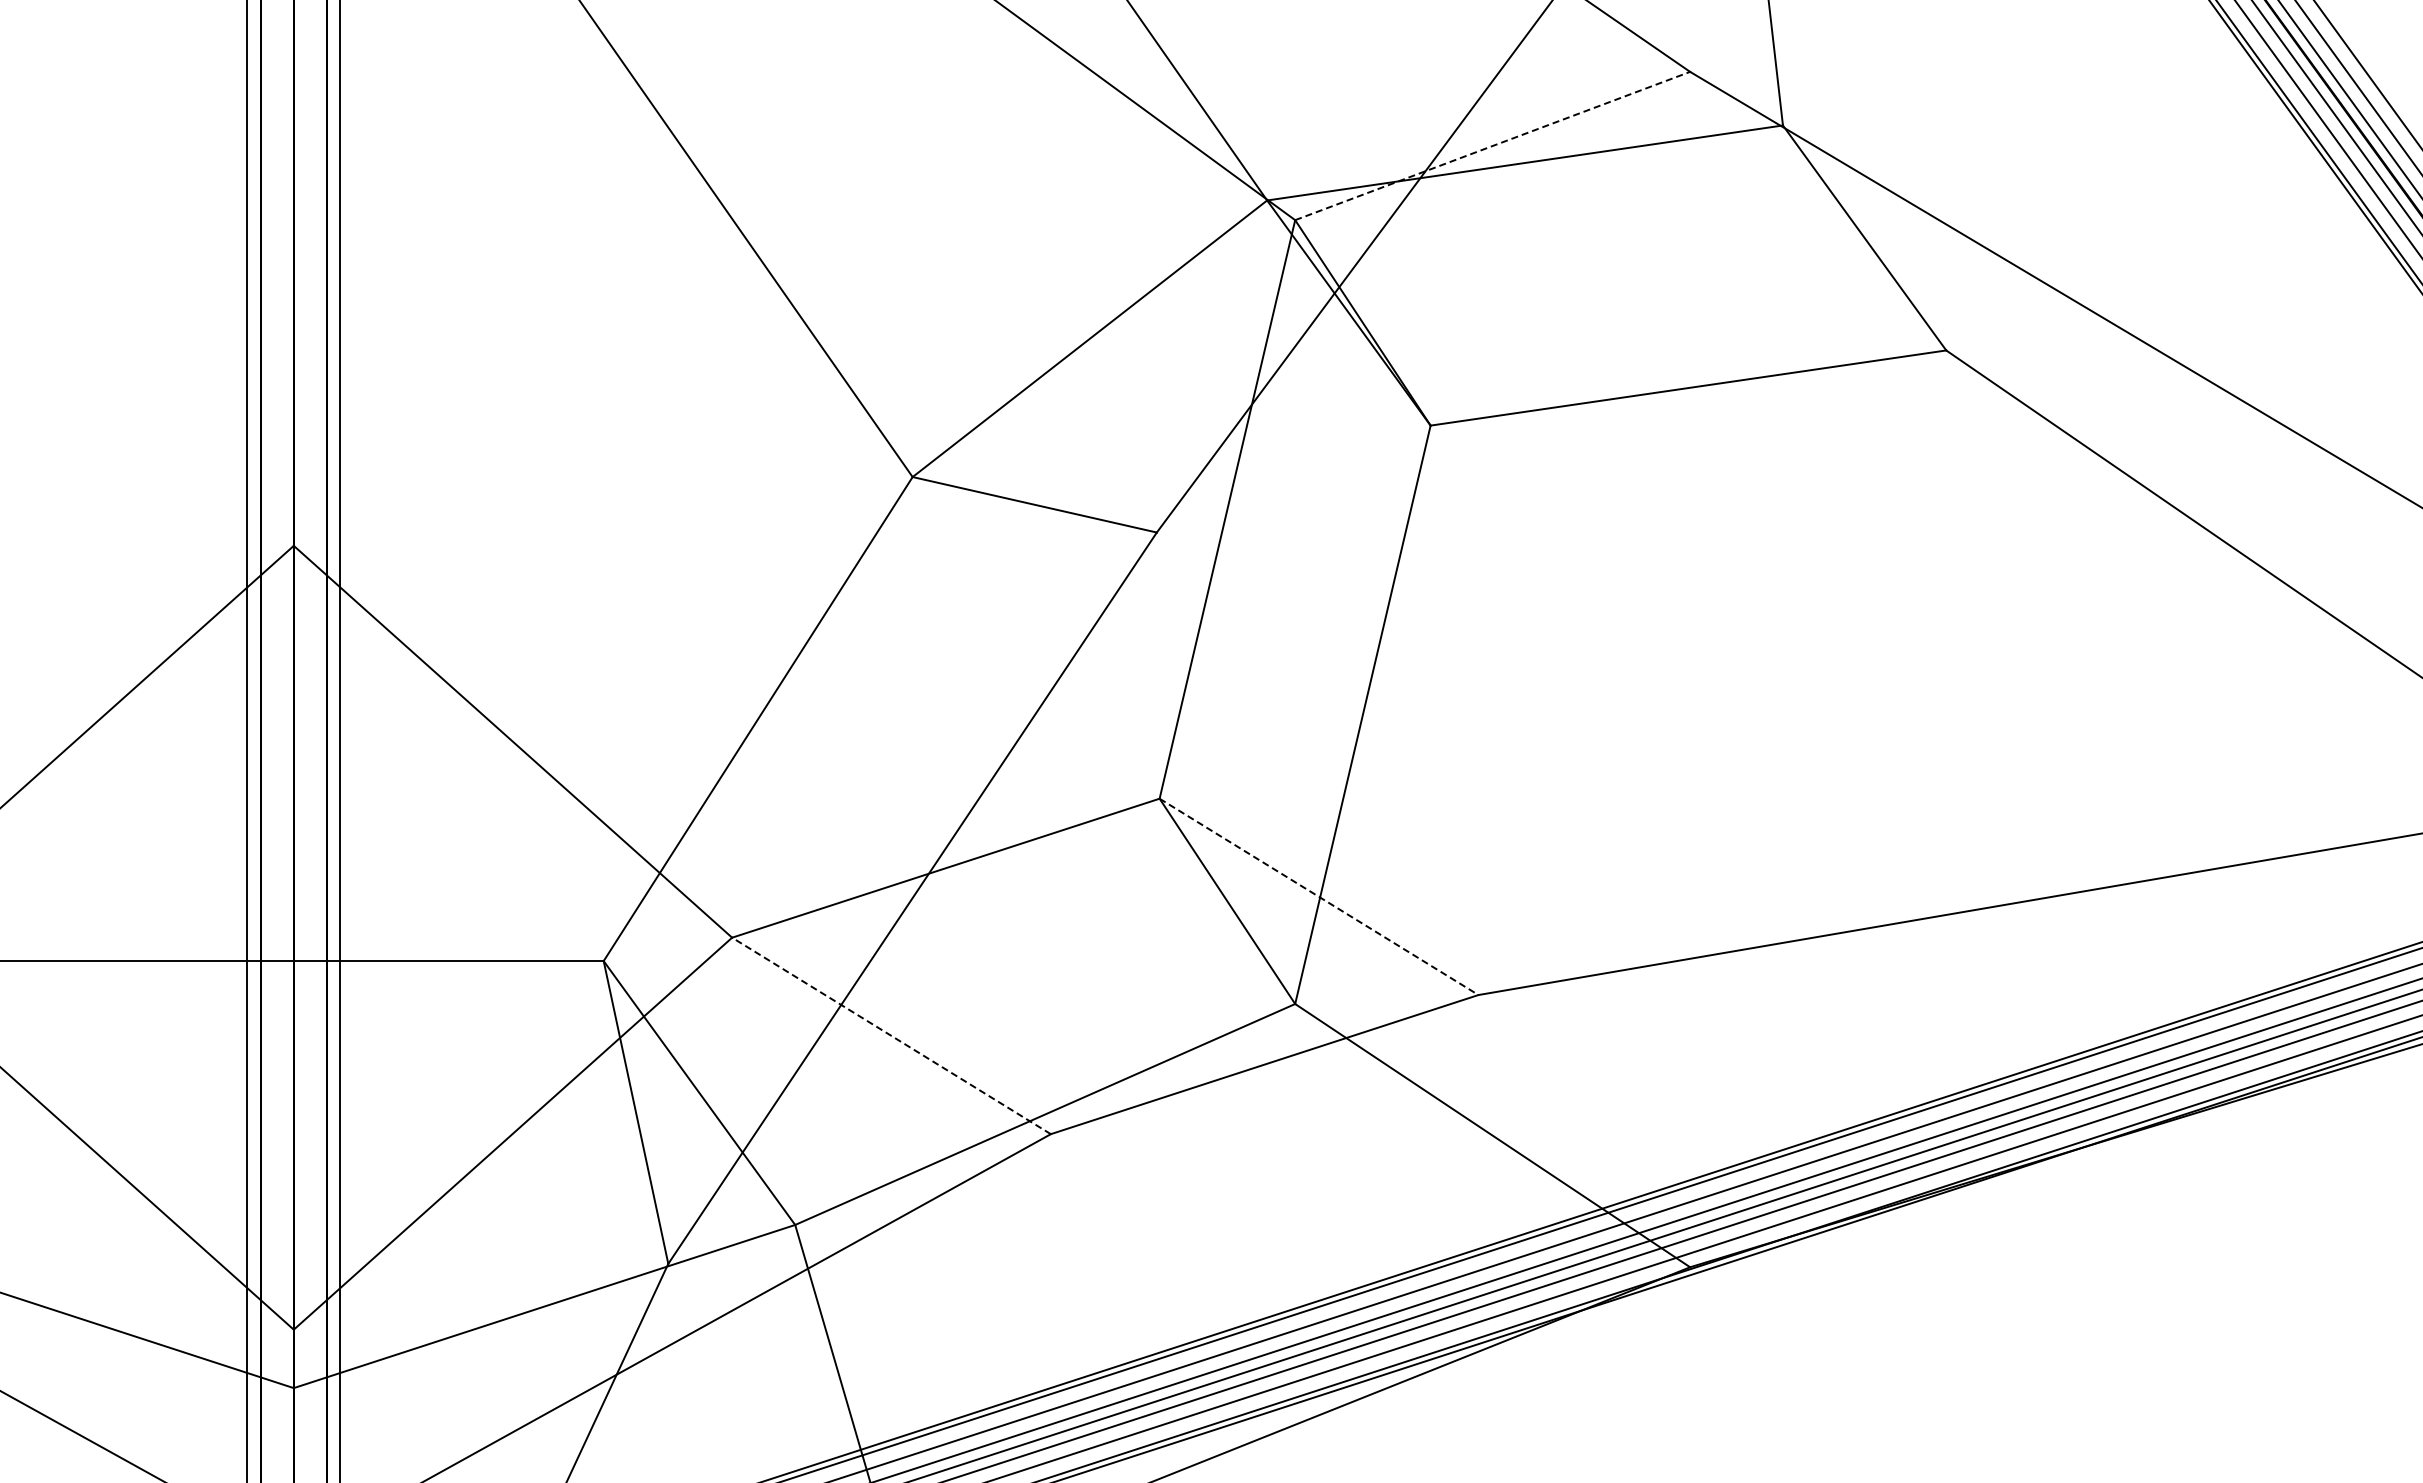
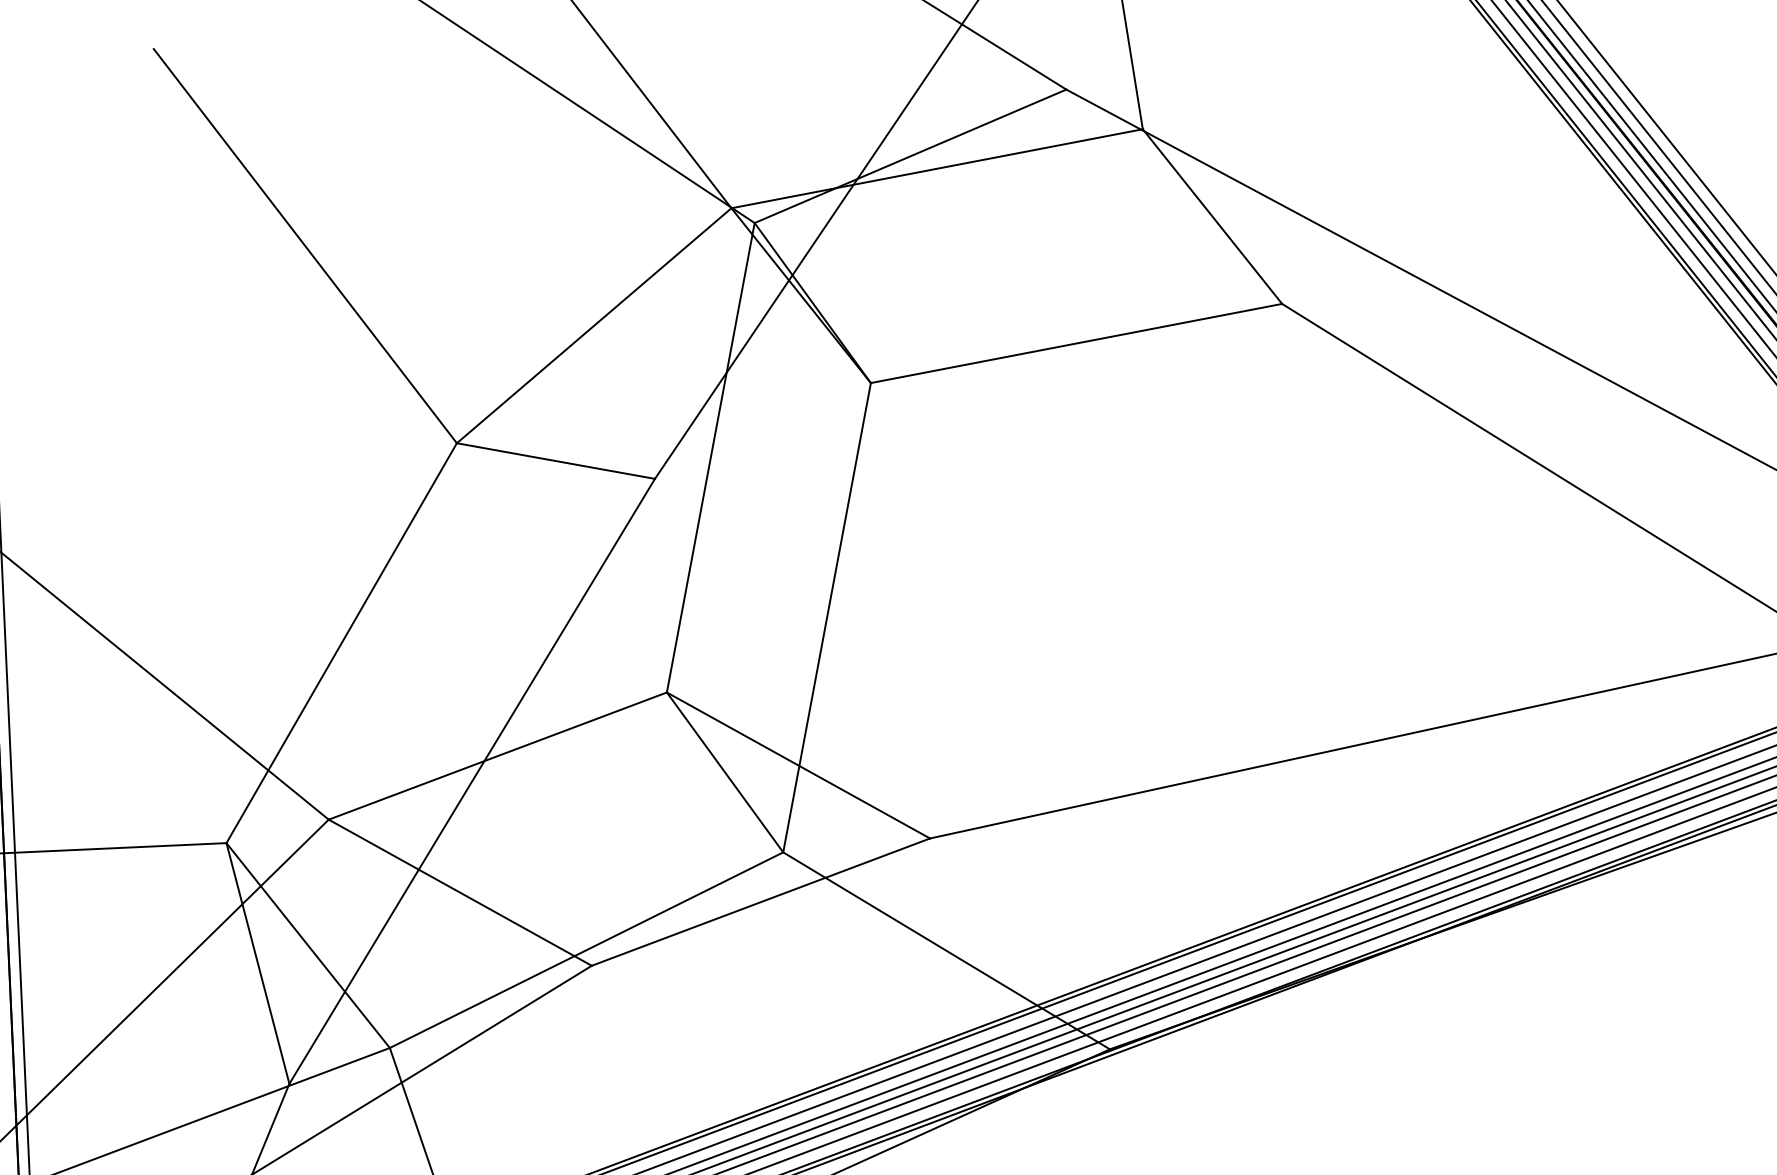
line: (1492, 146) -> (910, 156), dashed -> solid
line: (1319, 897) -> (798, 765), dashed -> solid
line: (891, 1035) -> (460, 892), dashed -> solid

